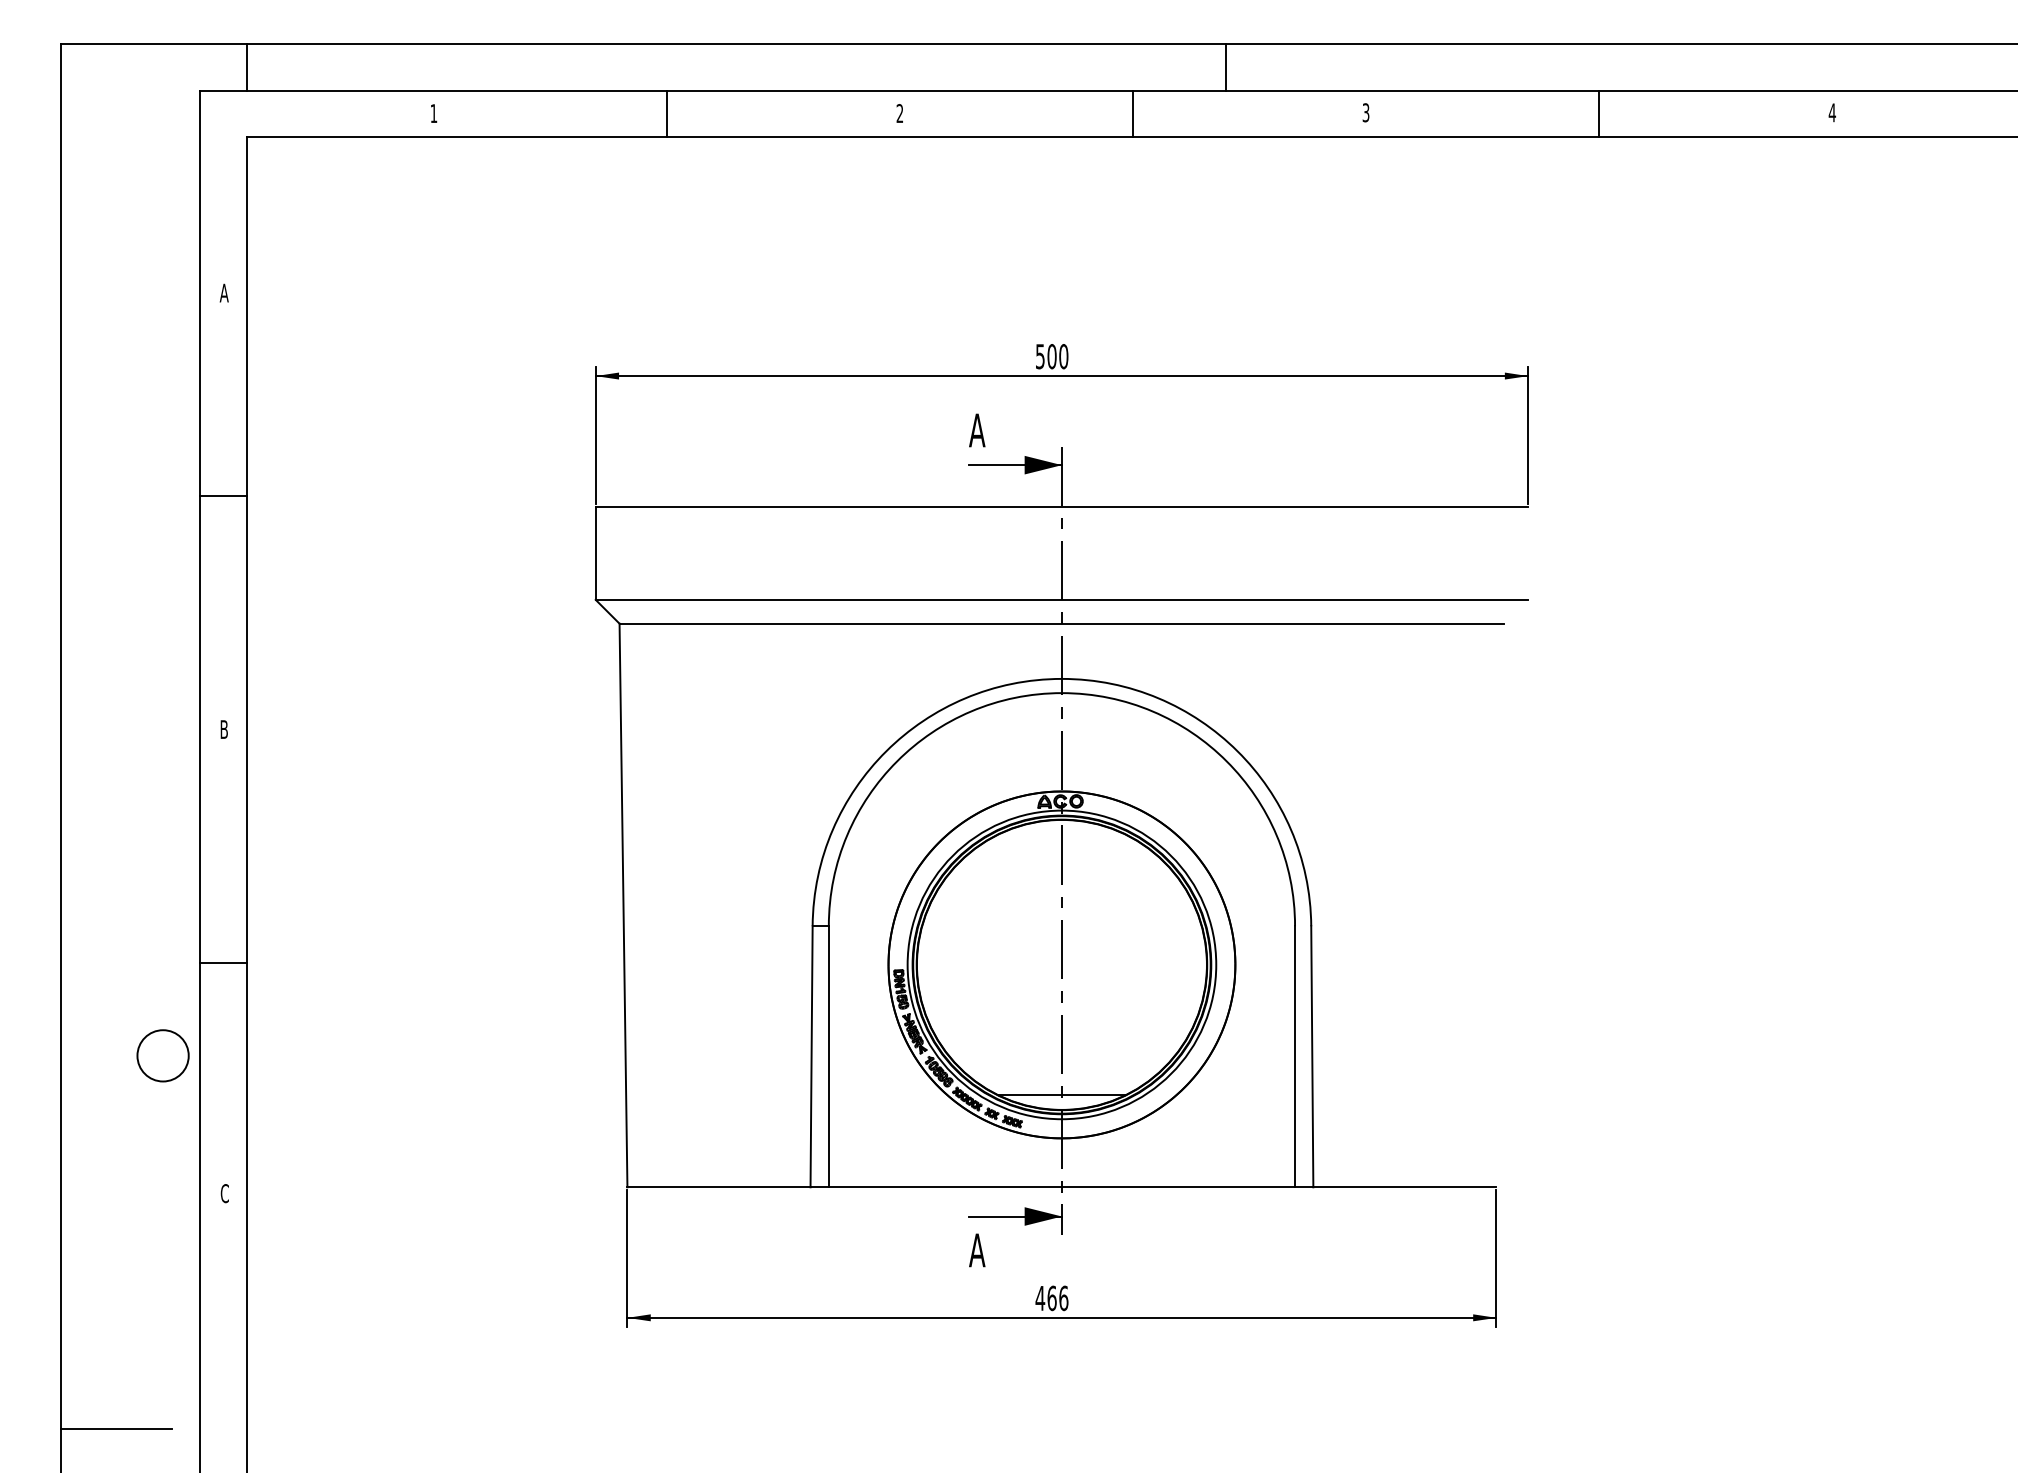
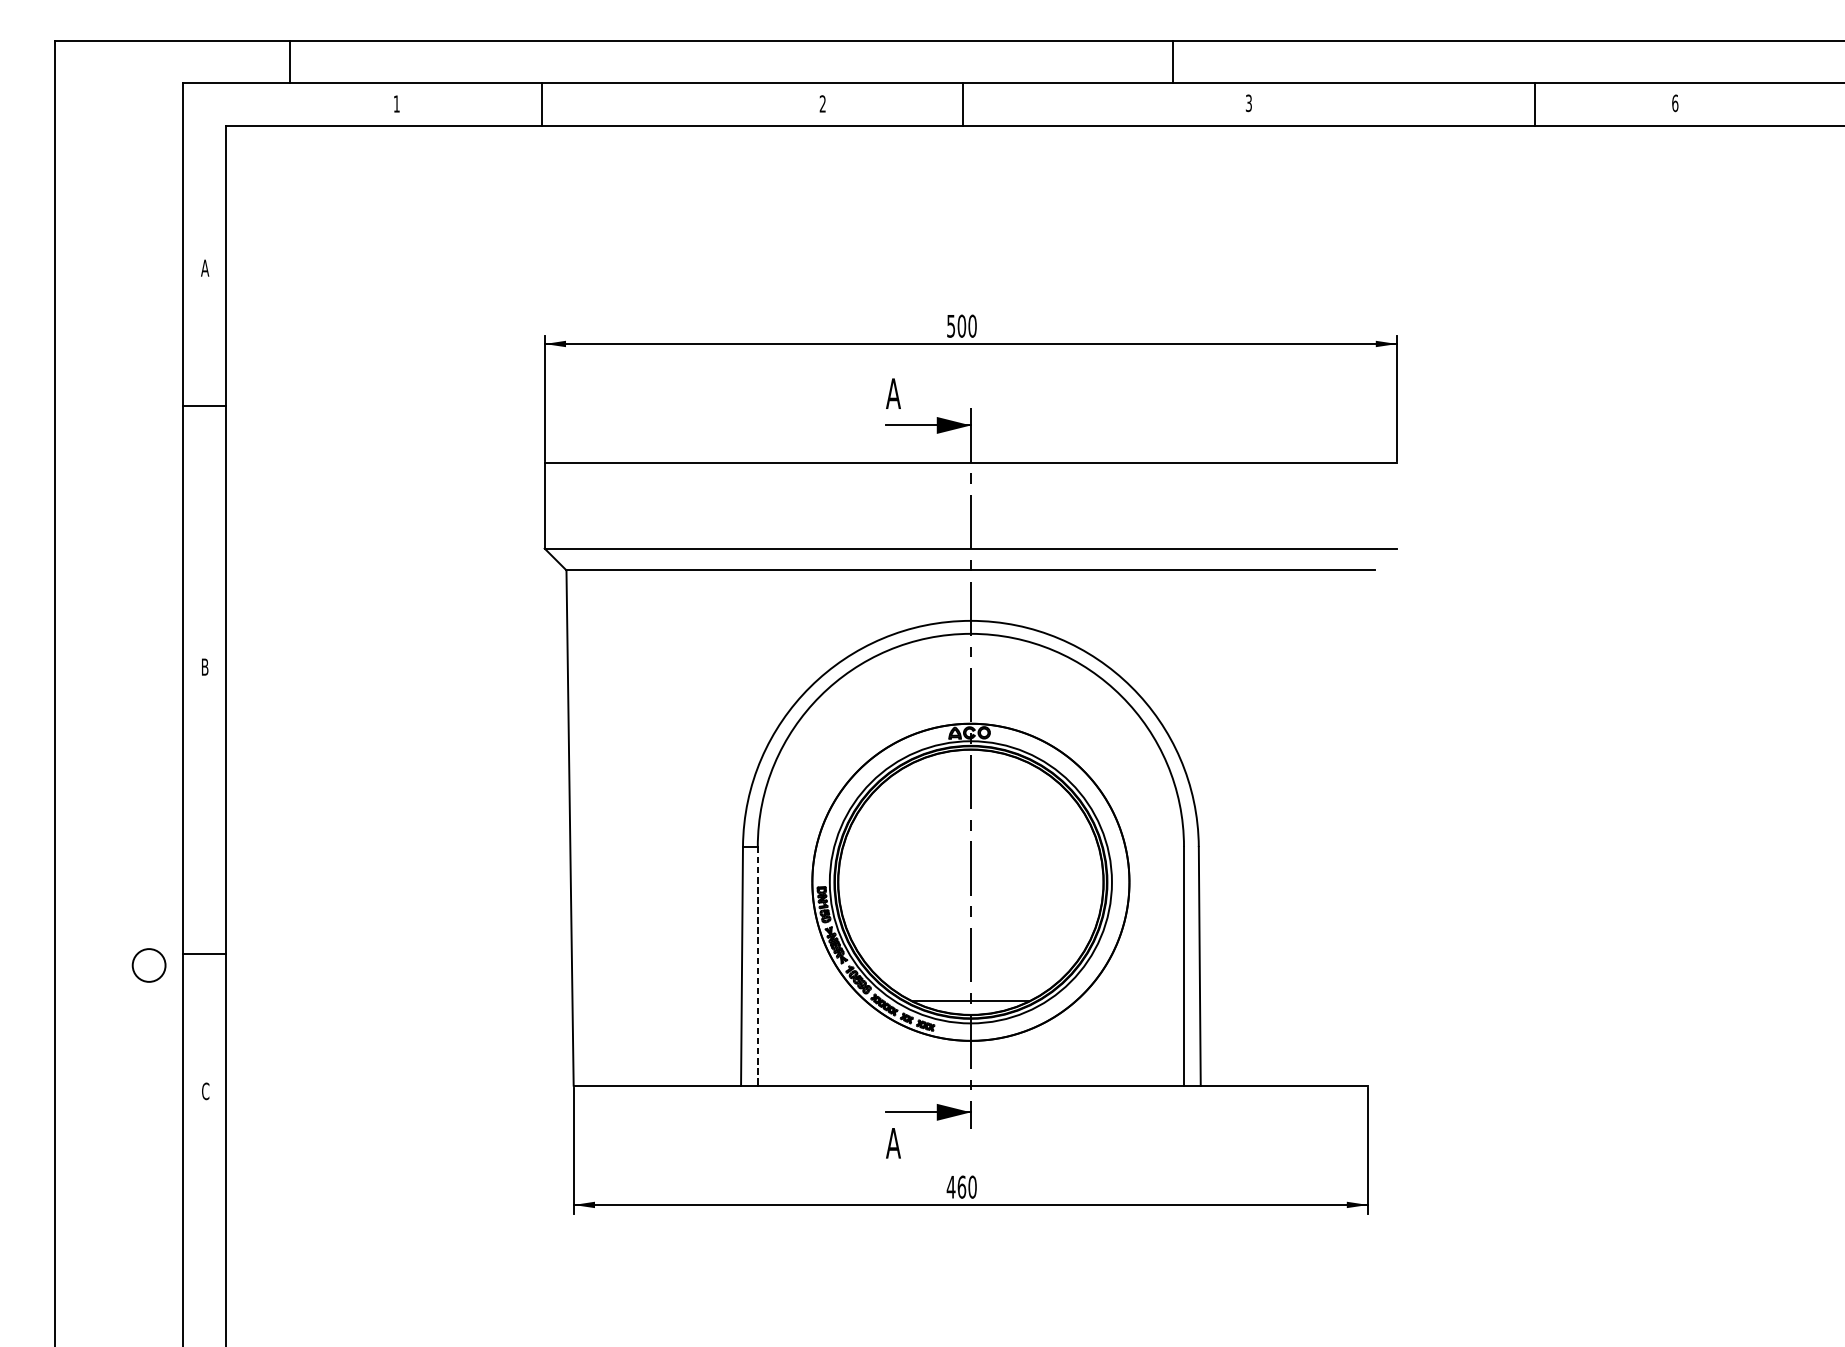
line: (247, 67) -> (290, 61), moved
line: (1226, 67) -> (1173, 61), moved
text: (1832, 112) -> (1675, 103), 4 -> 6
line: (666, 113) -> (541, 103), moved
line: (1132, 113) -> (963, 103), moved
line: (1599, 113) -> (1535, 103), moved
line: (223, 496) -> (204, 405), moved
line: (223, 962) -> (204, 954), moved
circle: (162, 1055) -> (148, 965), size x0.7
line: (828, 1056) -> (757, 966), solid -> dashed
text: (1063, 1297) -> (972, 1186), 466 -> 460
line: (116, 1428) -> (106, 1306), removed

